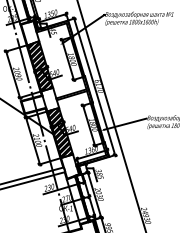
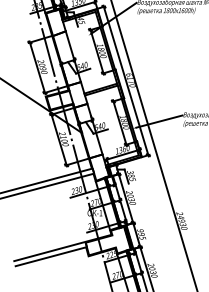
hatch: (39, 66) -> (66, 58), removed
hatch: (60, 133) -> (88, 131), removed

